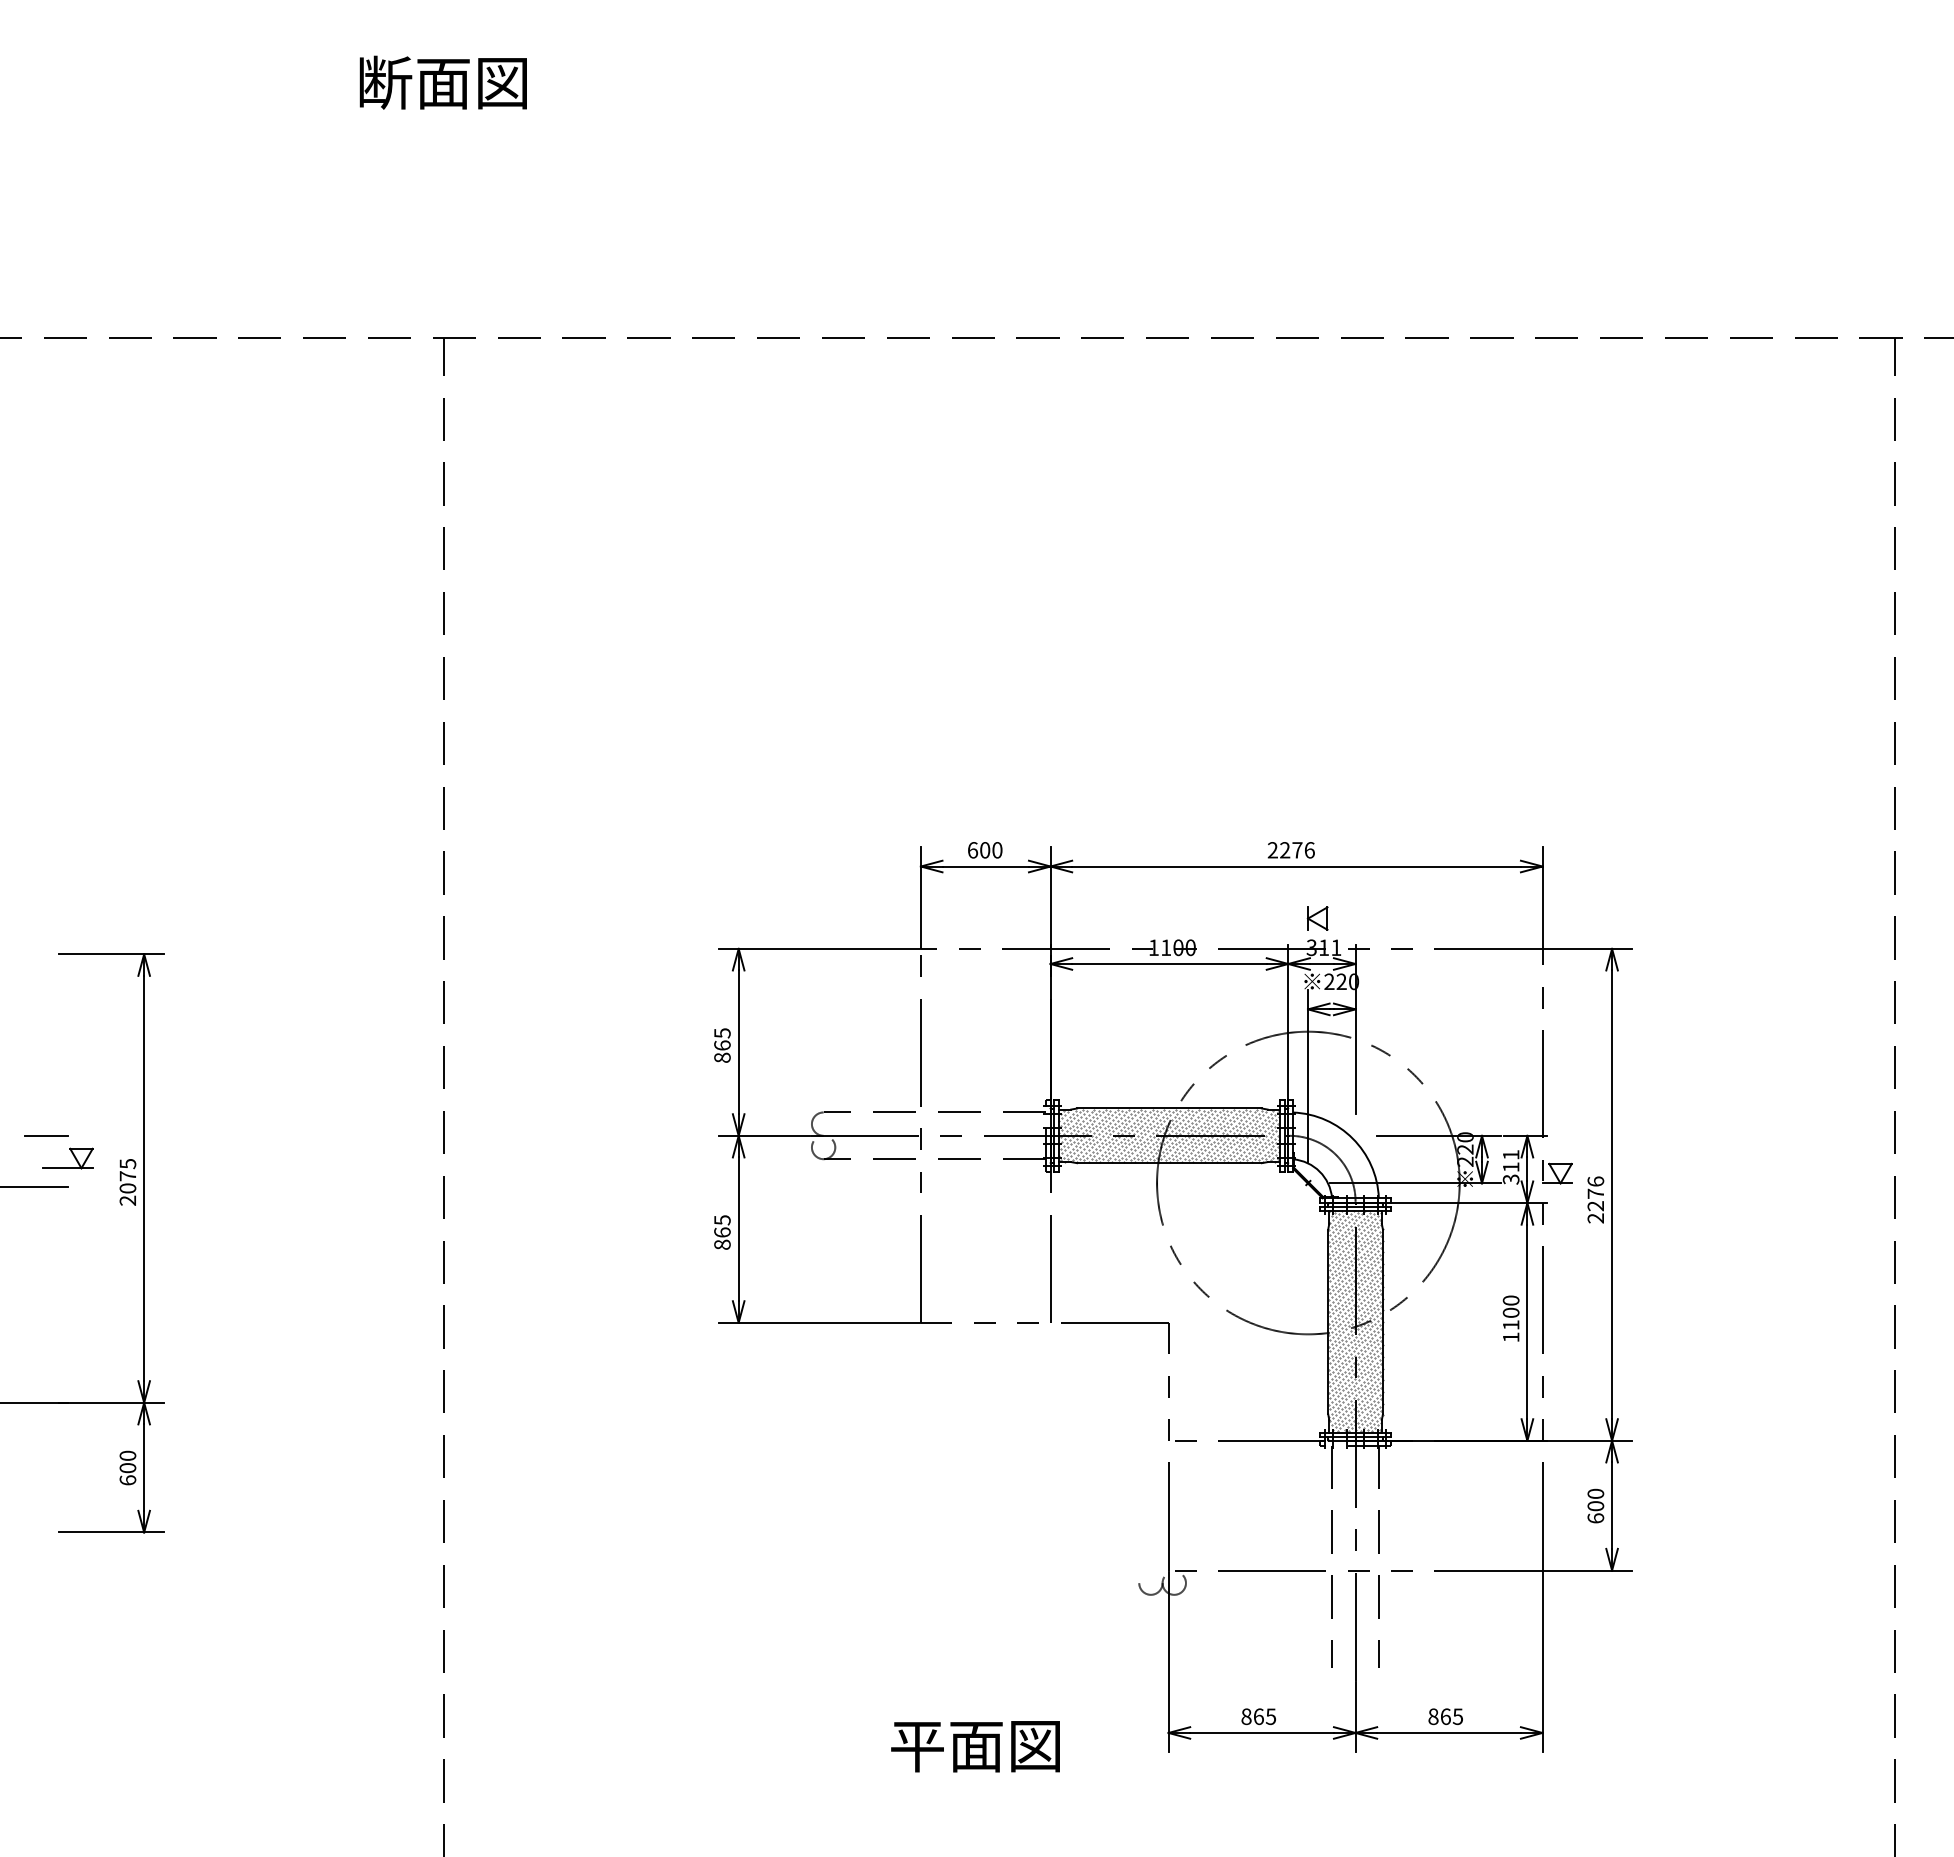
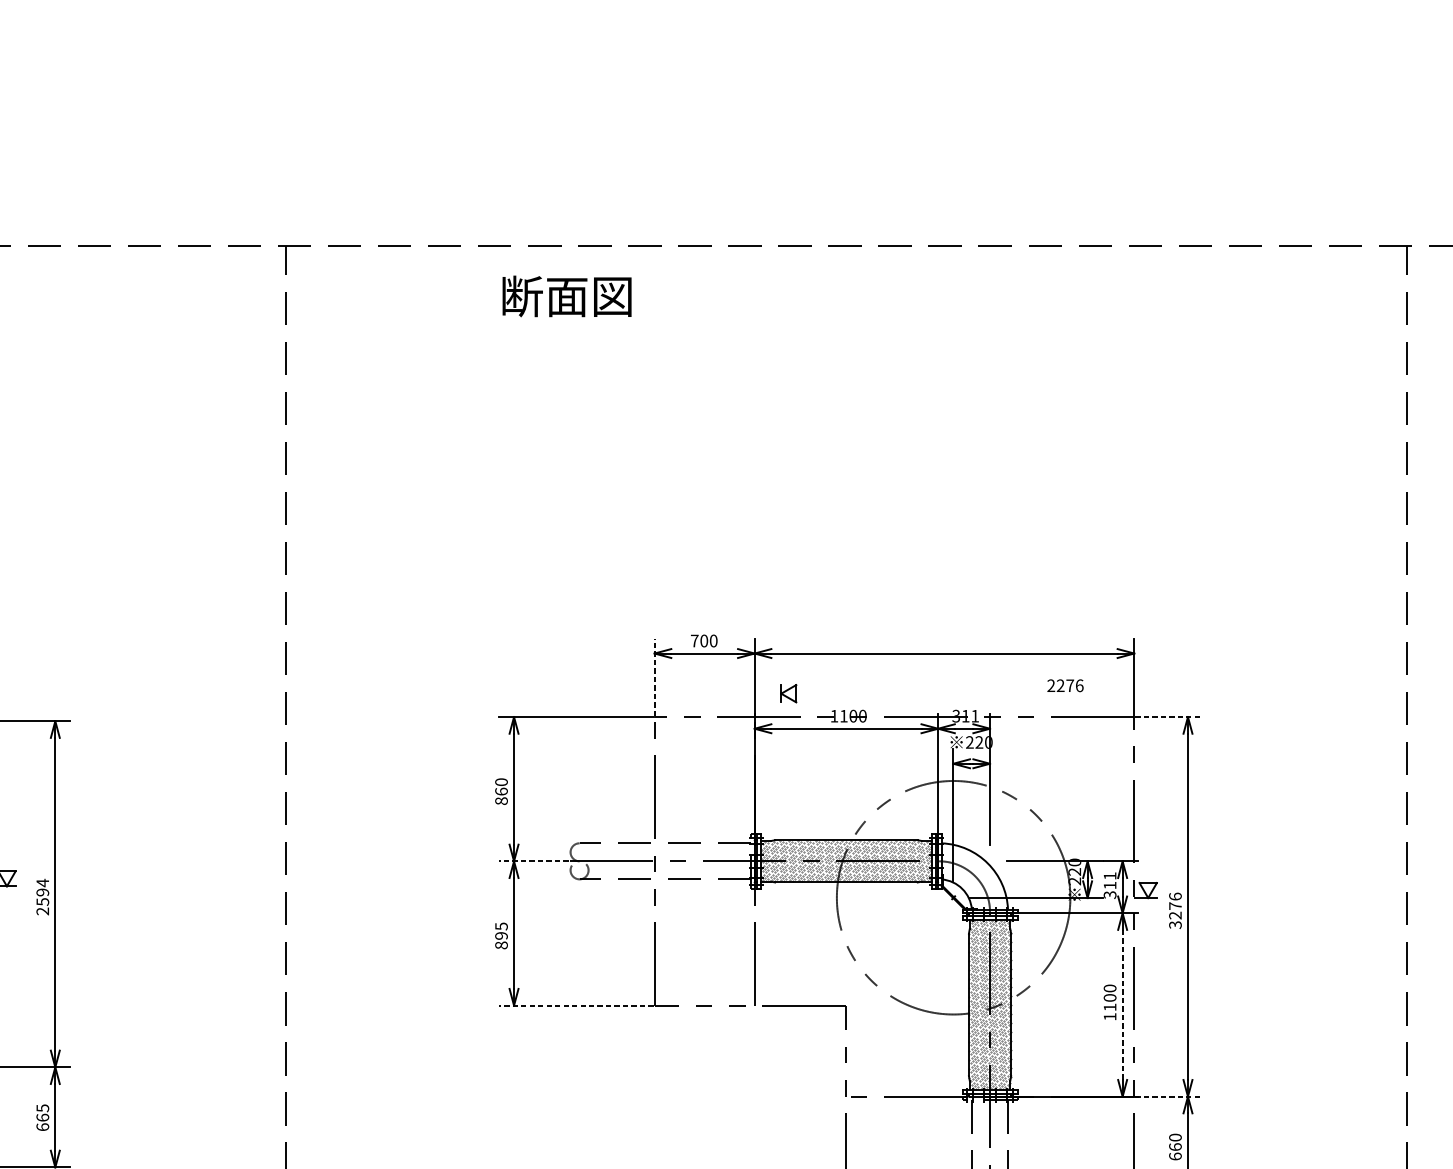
text: (442, 82) -> (566, 296), moved
text: (973, 850) -> (695, 641), 600 -> 700
text: (1290, 850) -> (1064, 685), moved
line: (920, 896) -> (654, 676), solid -> dashed
part: (1317, 918) -> (788, 693), moved
line: (1587, 948) -> (1169, 716), solid -> dashed
text: (722, 1033) -> (501, 782), 865 -> 860
line: (763, 1135) -> (533, 861), solid -> dashed
text: (127, 1175) -> (42, 891), 2075 -> 2594
text: (1596, 1218) -> (1175, 925), 2276 -> 3276
text: (722, 1232) -> (501, 935), 865 -> 895
line: (819, 1322) -> (576, 1005), solid -> dashed
line: (1527, 1322) -> (1122, 1005), solid -> dashed
line: (1587, 1440) -> (1169, 1096), solid -> dashed
text: (127, 1461) -> (42, 1112), 600 -> 665
text: (1595, 1506) -> (1175, 1147), 600 -> 660

